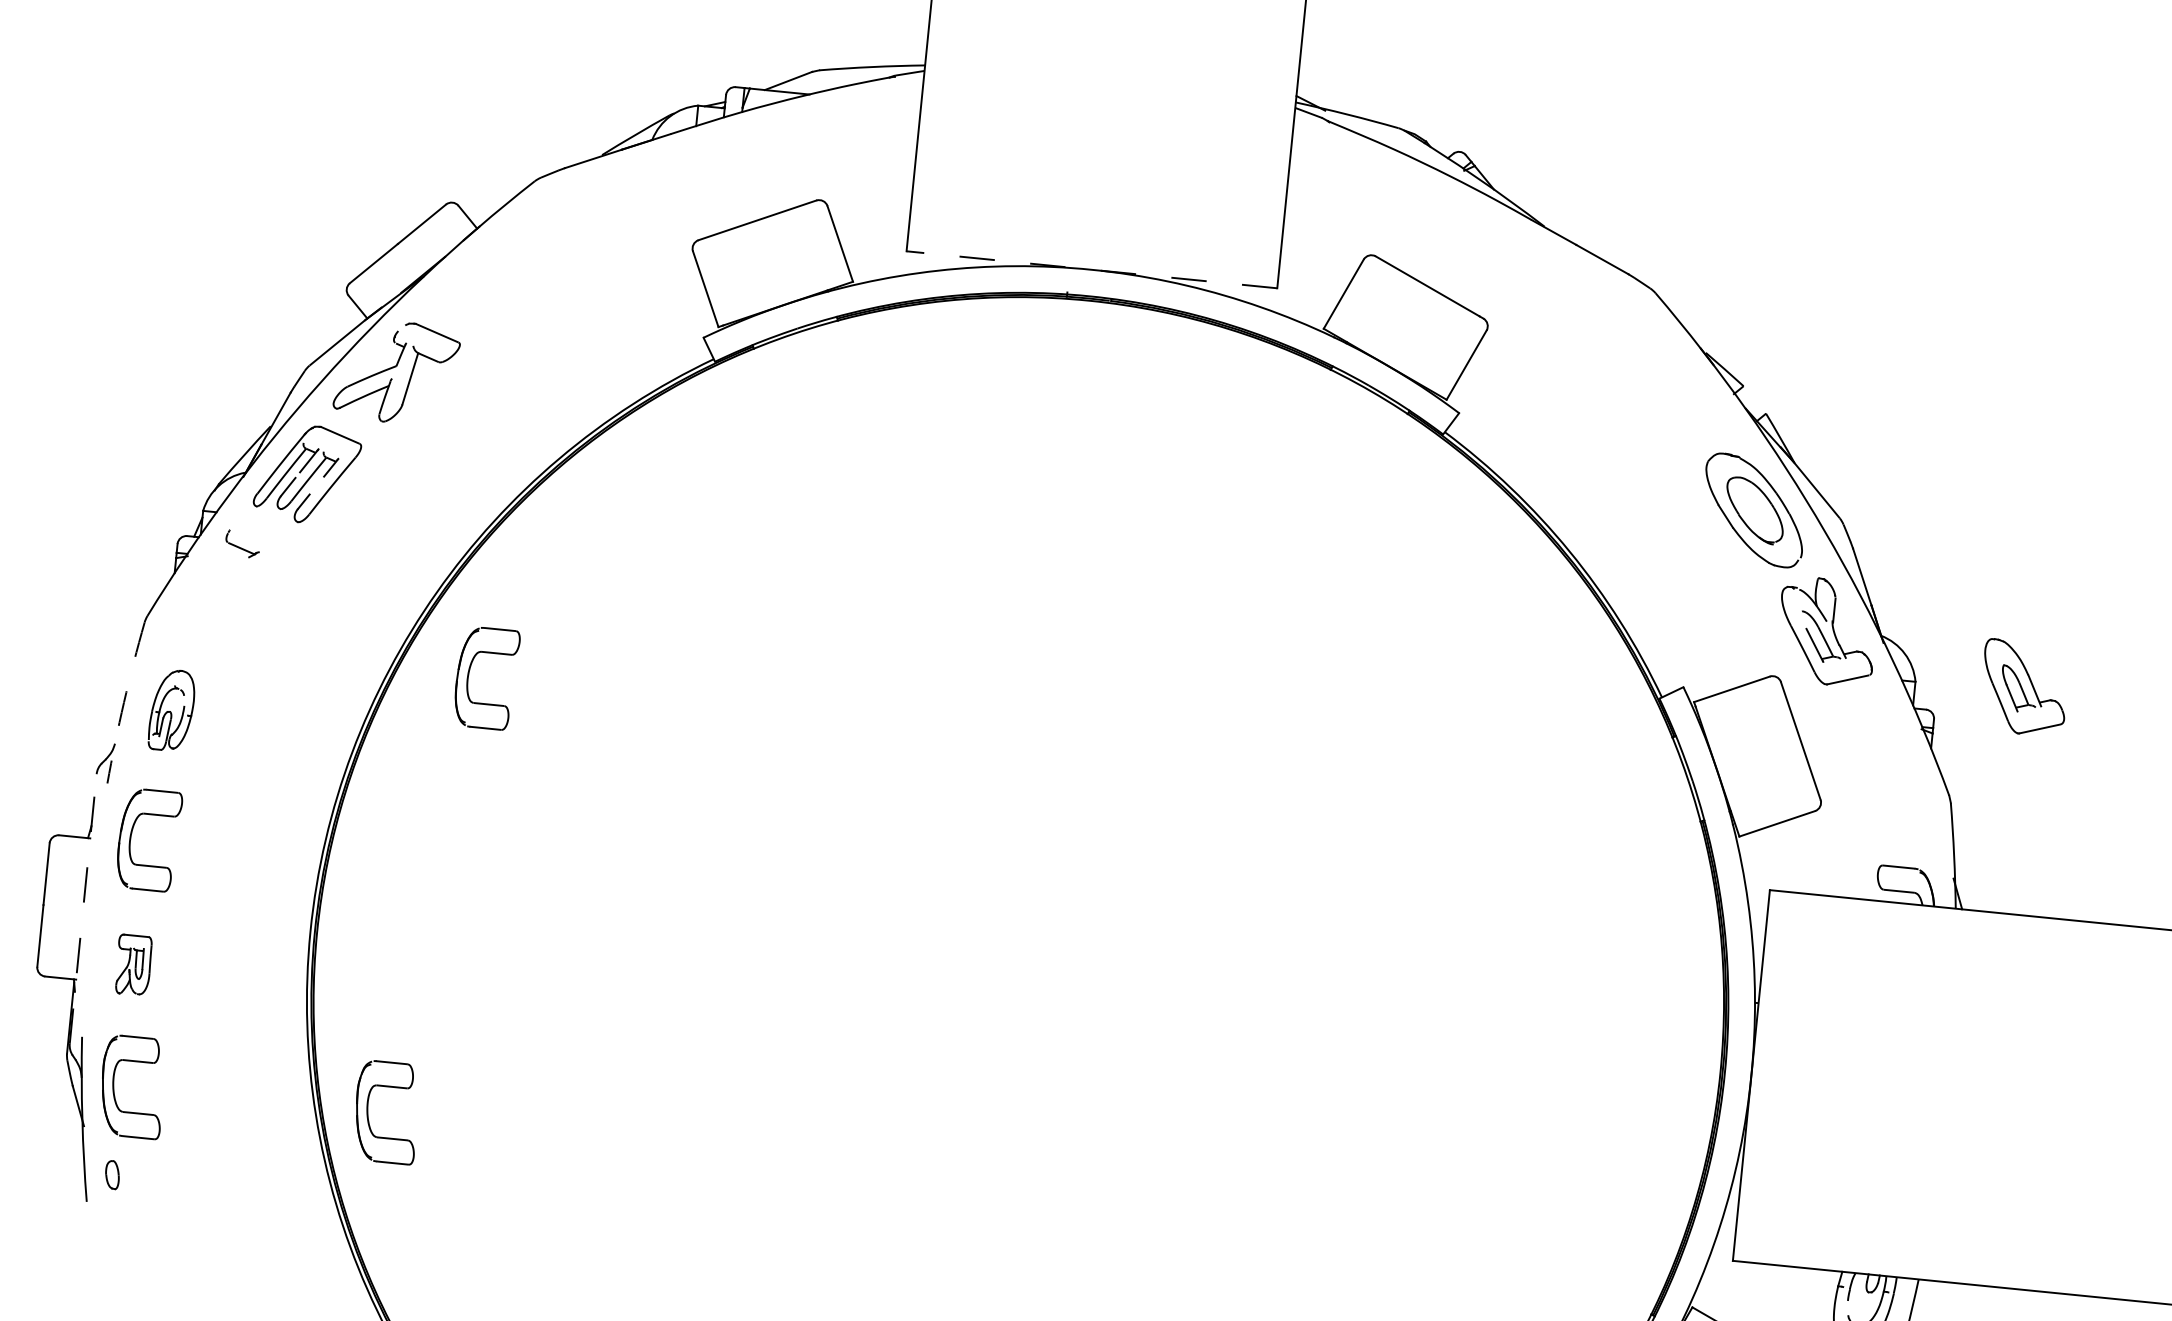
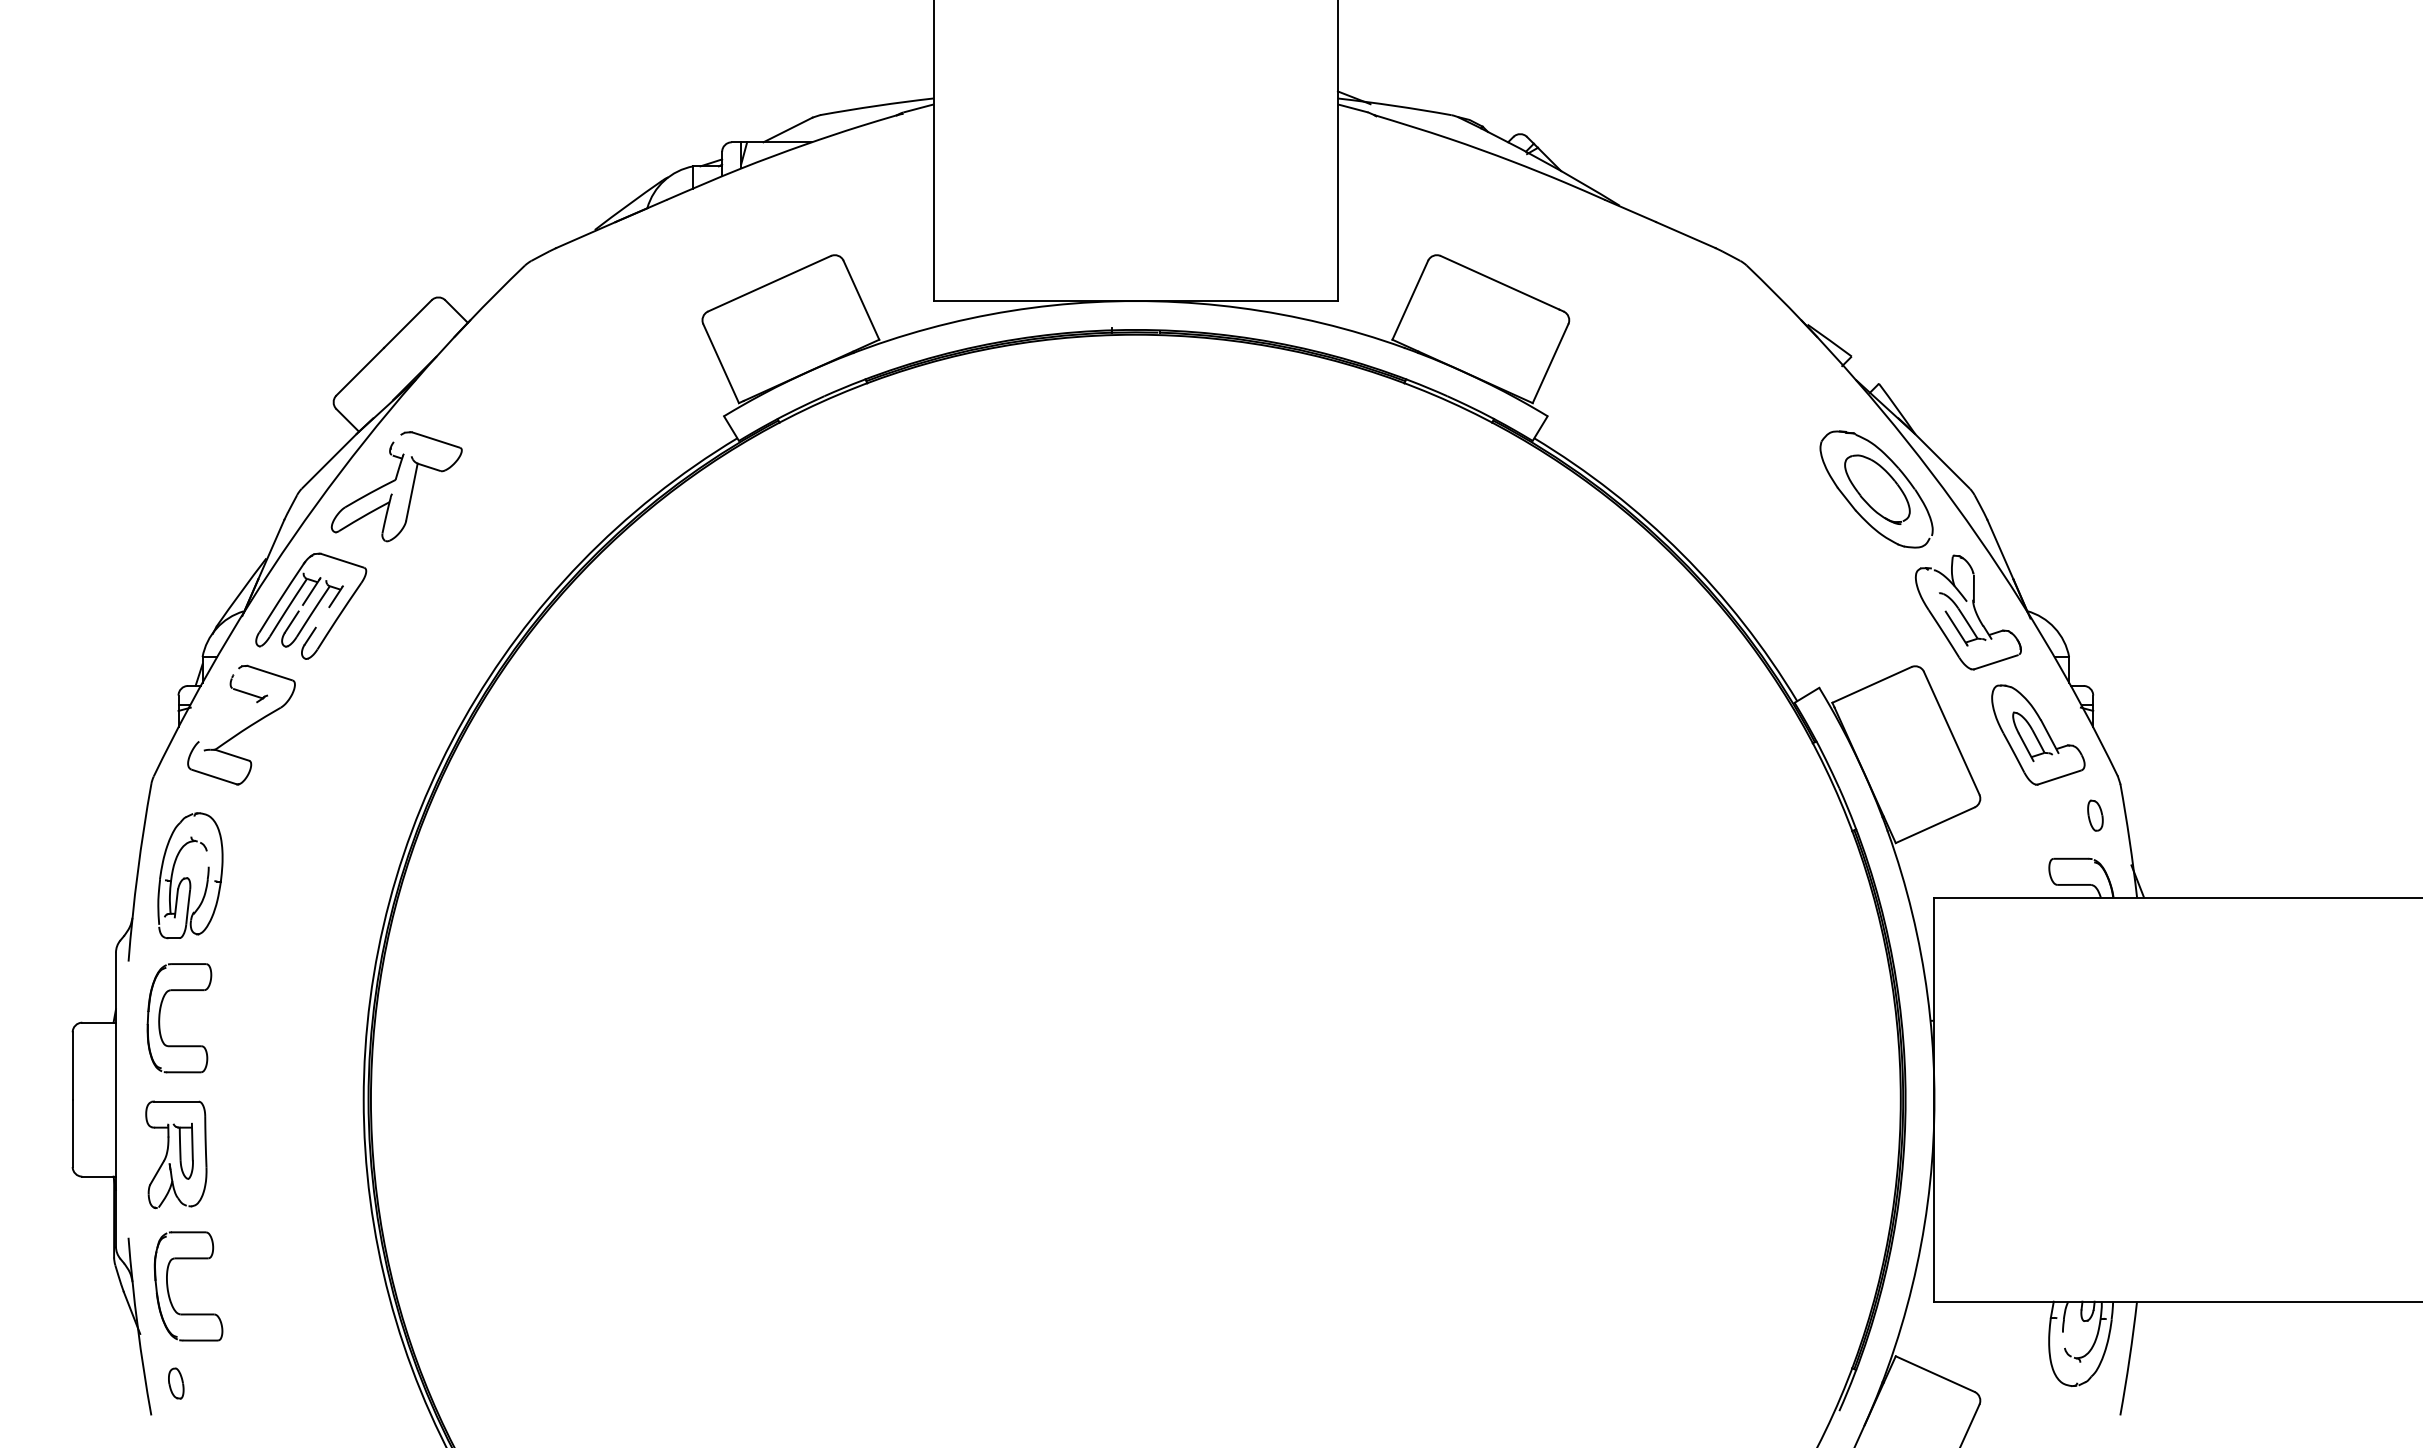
line: (1091, 270) -> (1135, 301), dashed -> solid
part: (232, 576) -> (241, 724), added
part: (469, 676) -> (507, 807), removed
part: (2024, 687) -> (2038, 734), moved
arc: (123, 702) -> (137, 872), dashed -> solid
part: (172, 710) -> (190, 875), size x1.43
part: (1925, 829) -> (2095, 815), added
line: (82, 908) -> (115, 1099), dashed -> solid
part: (133, 964) -> (176, 1154), size x1.67
part: (368, 1116) -> (446, 1292), removed

